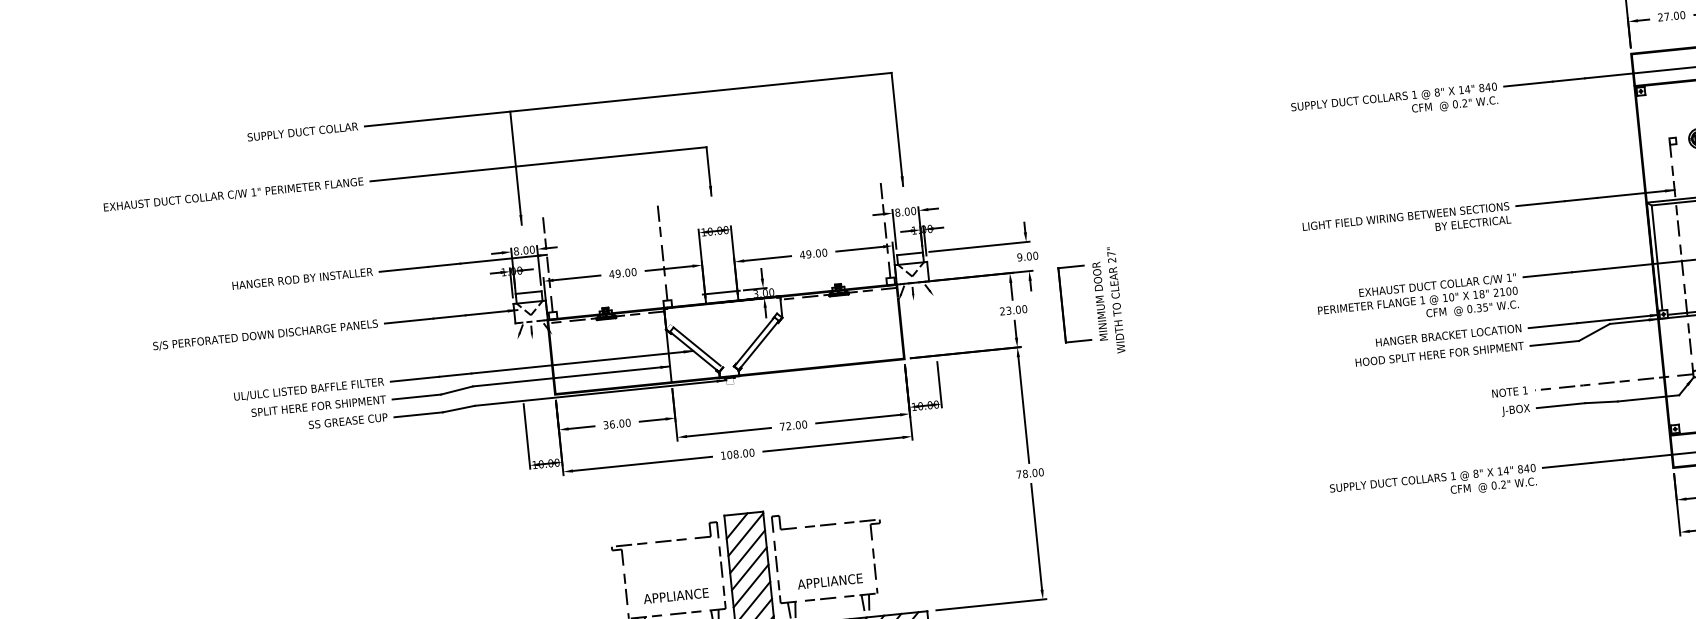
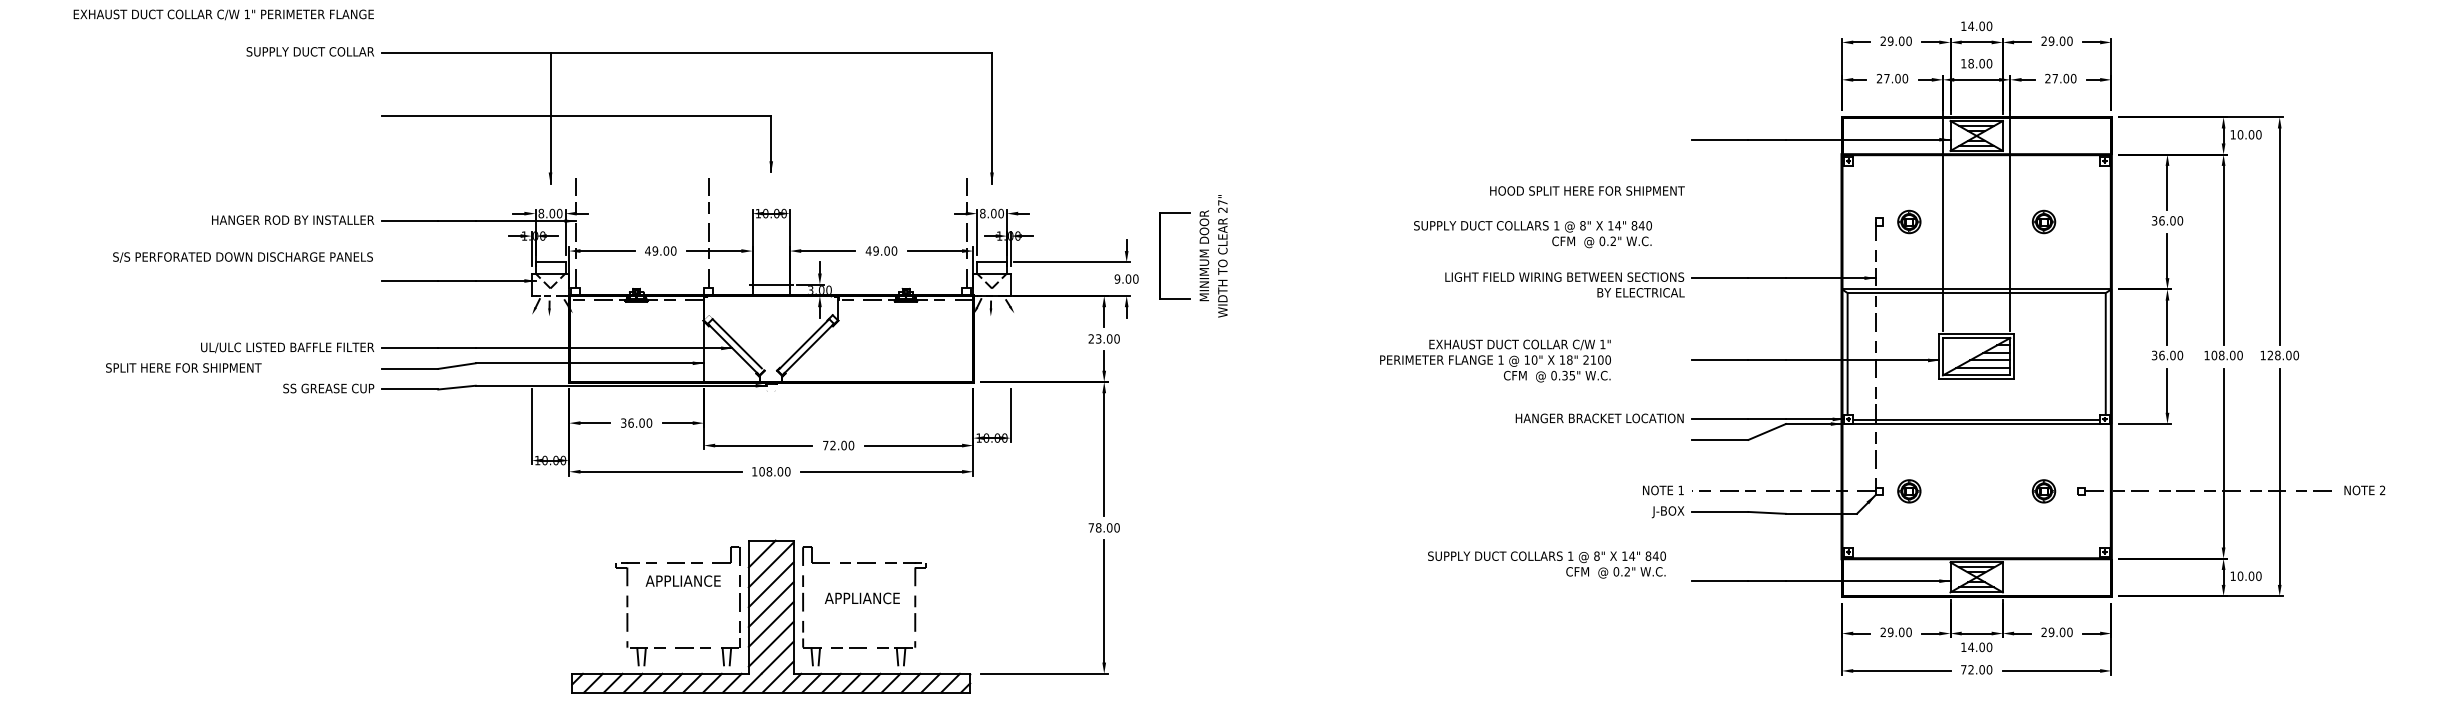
text: (1394, 104) -> (1532, 234), moved
text: (233, 194) -> (223, 14), moved
text: (1417, 301) -> (1495, 360), moved
part: (1090, 302) -> (1193, 256), moved
text: (265, 335) -> (242, 257), moved
text: (1439, 353) -> (1587, 190), moved
text: (318, 405) -> (183, 367), moved
text: (1433, 485) -> (1546, 564), moved
text: (829, 581) -> (861, 598), moved
text: (675, 595) -> (682, 580), moved

